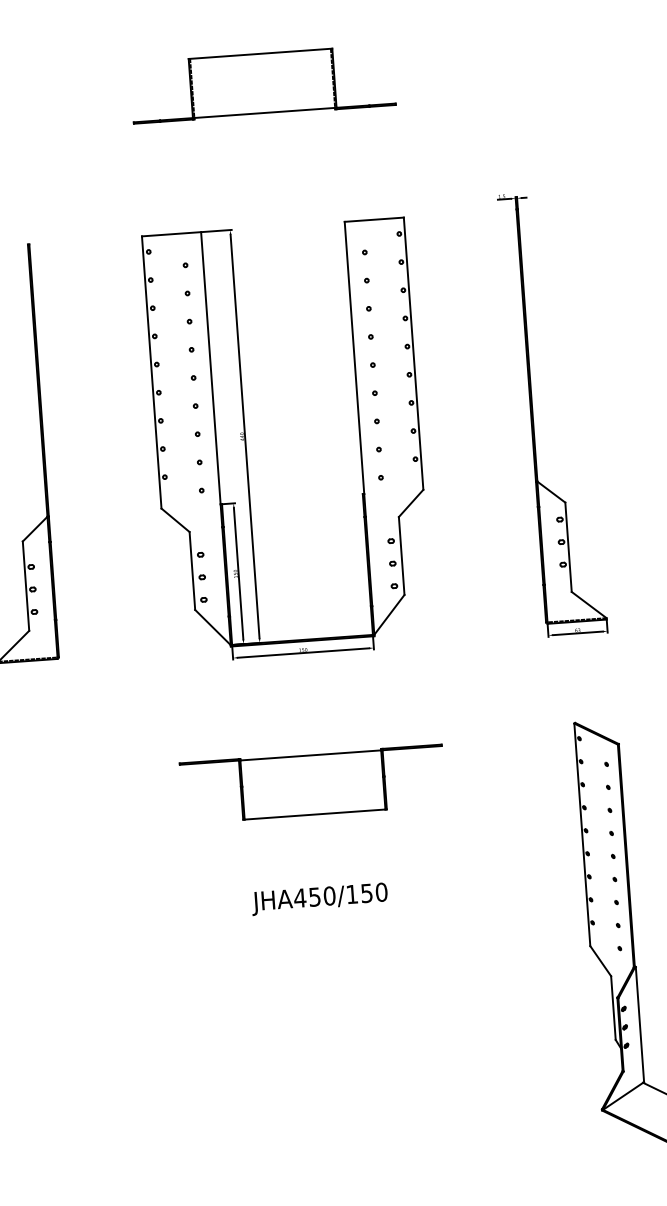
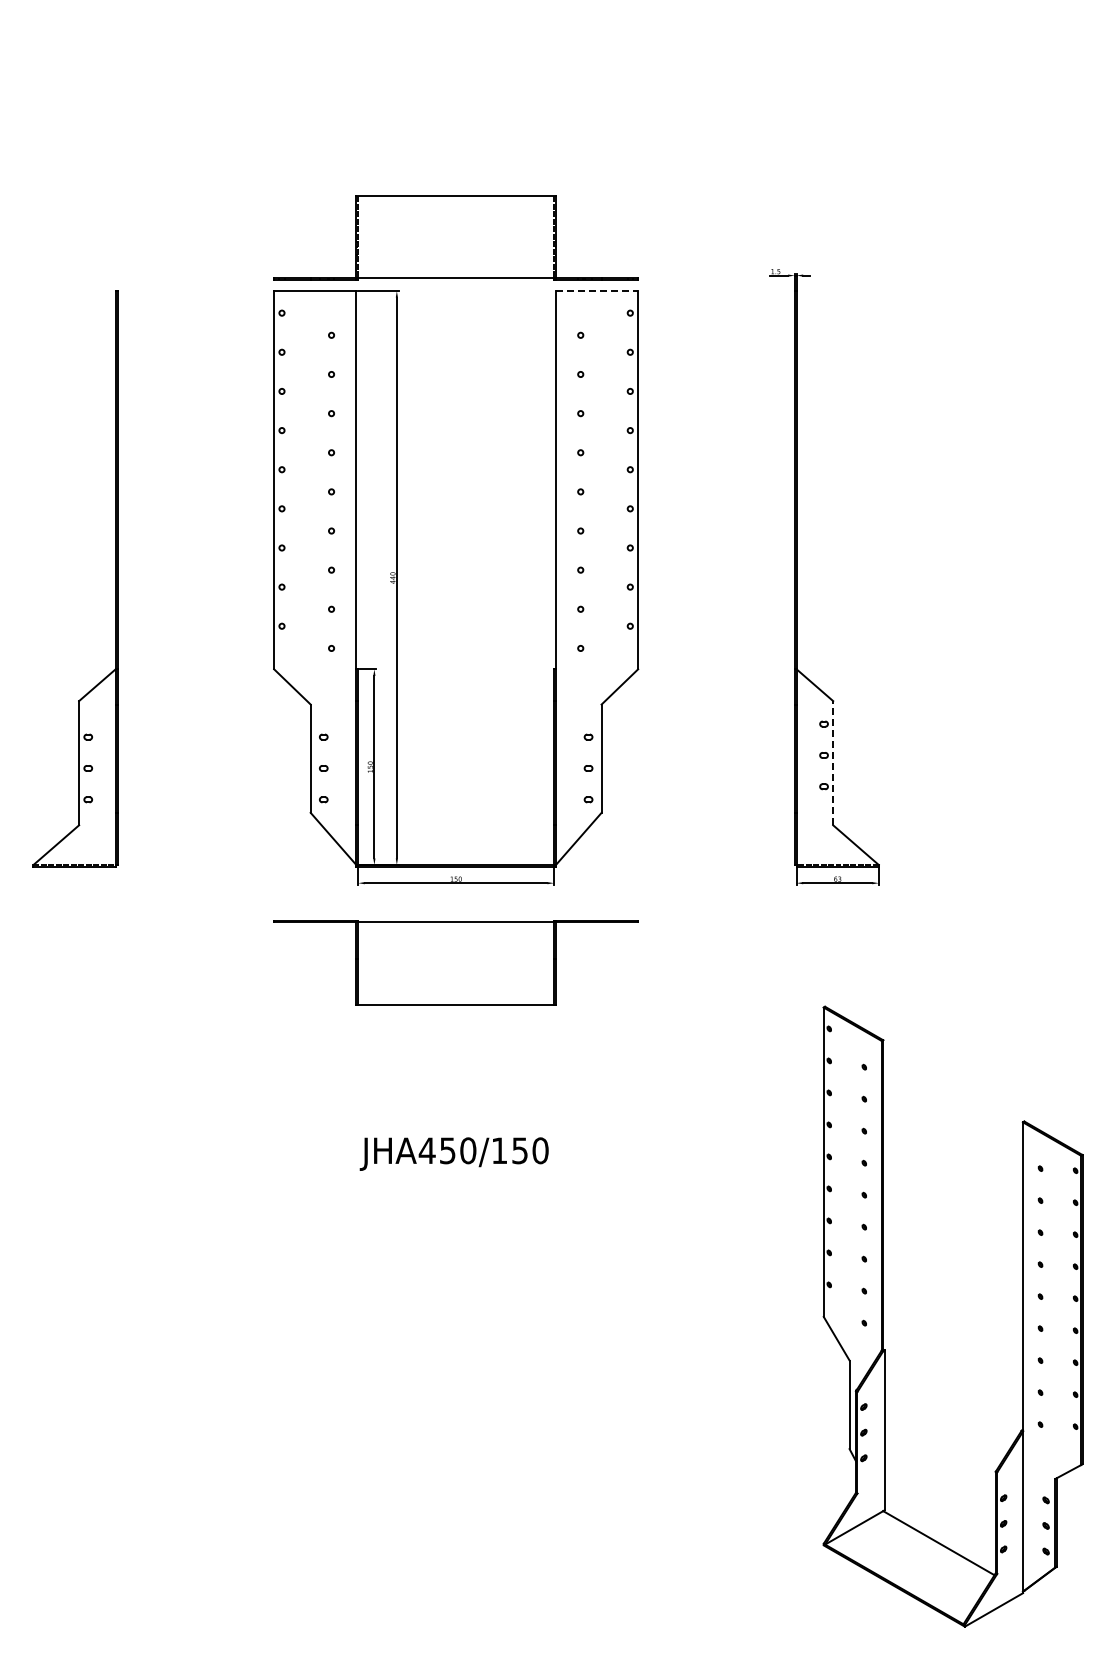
part: (262, 83) -> (455, 237), moved
line: (374, 220) -> (597, 291), solid -> dashed
line: (568, 546) -> (833, 762), solid -> dashed
part: (312, 784) -> (455, 962), moved
text: (319, 898) -> (453, 1153), moved

